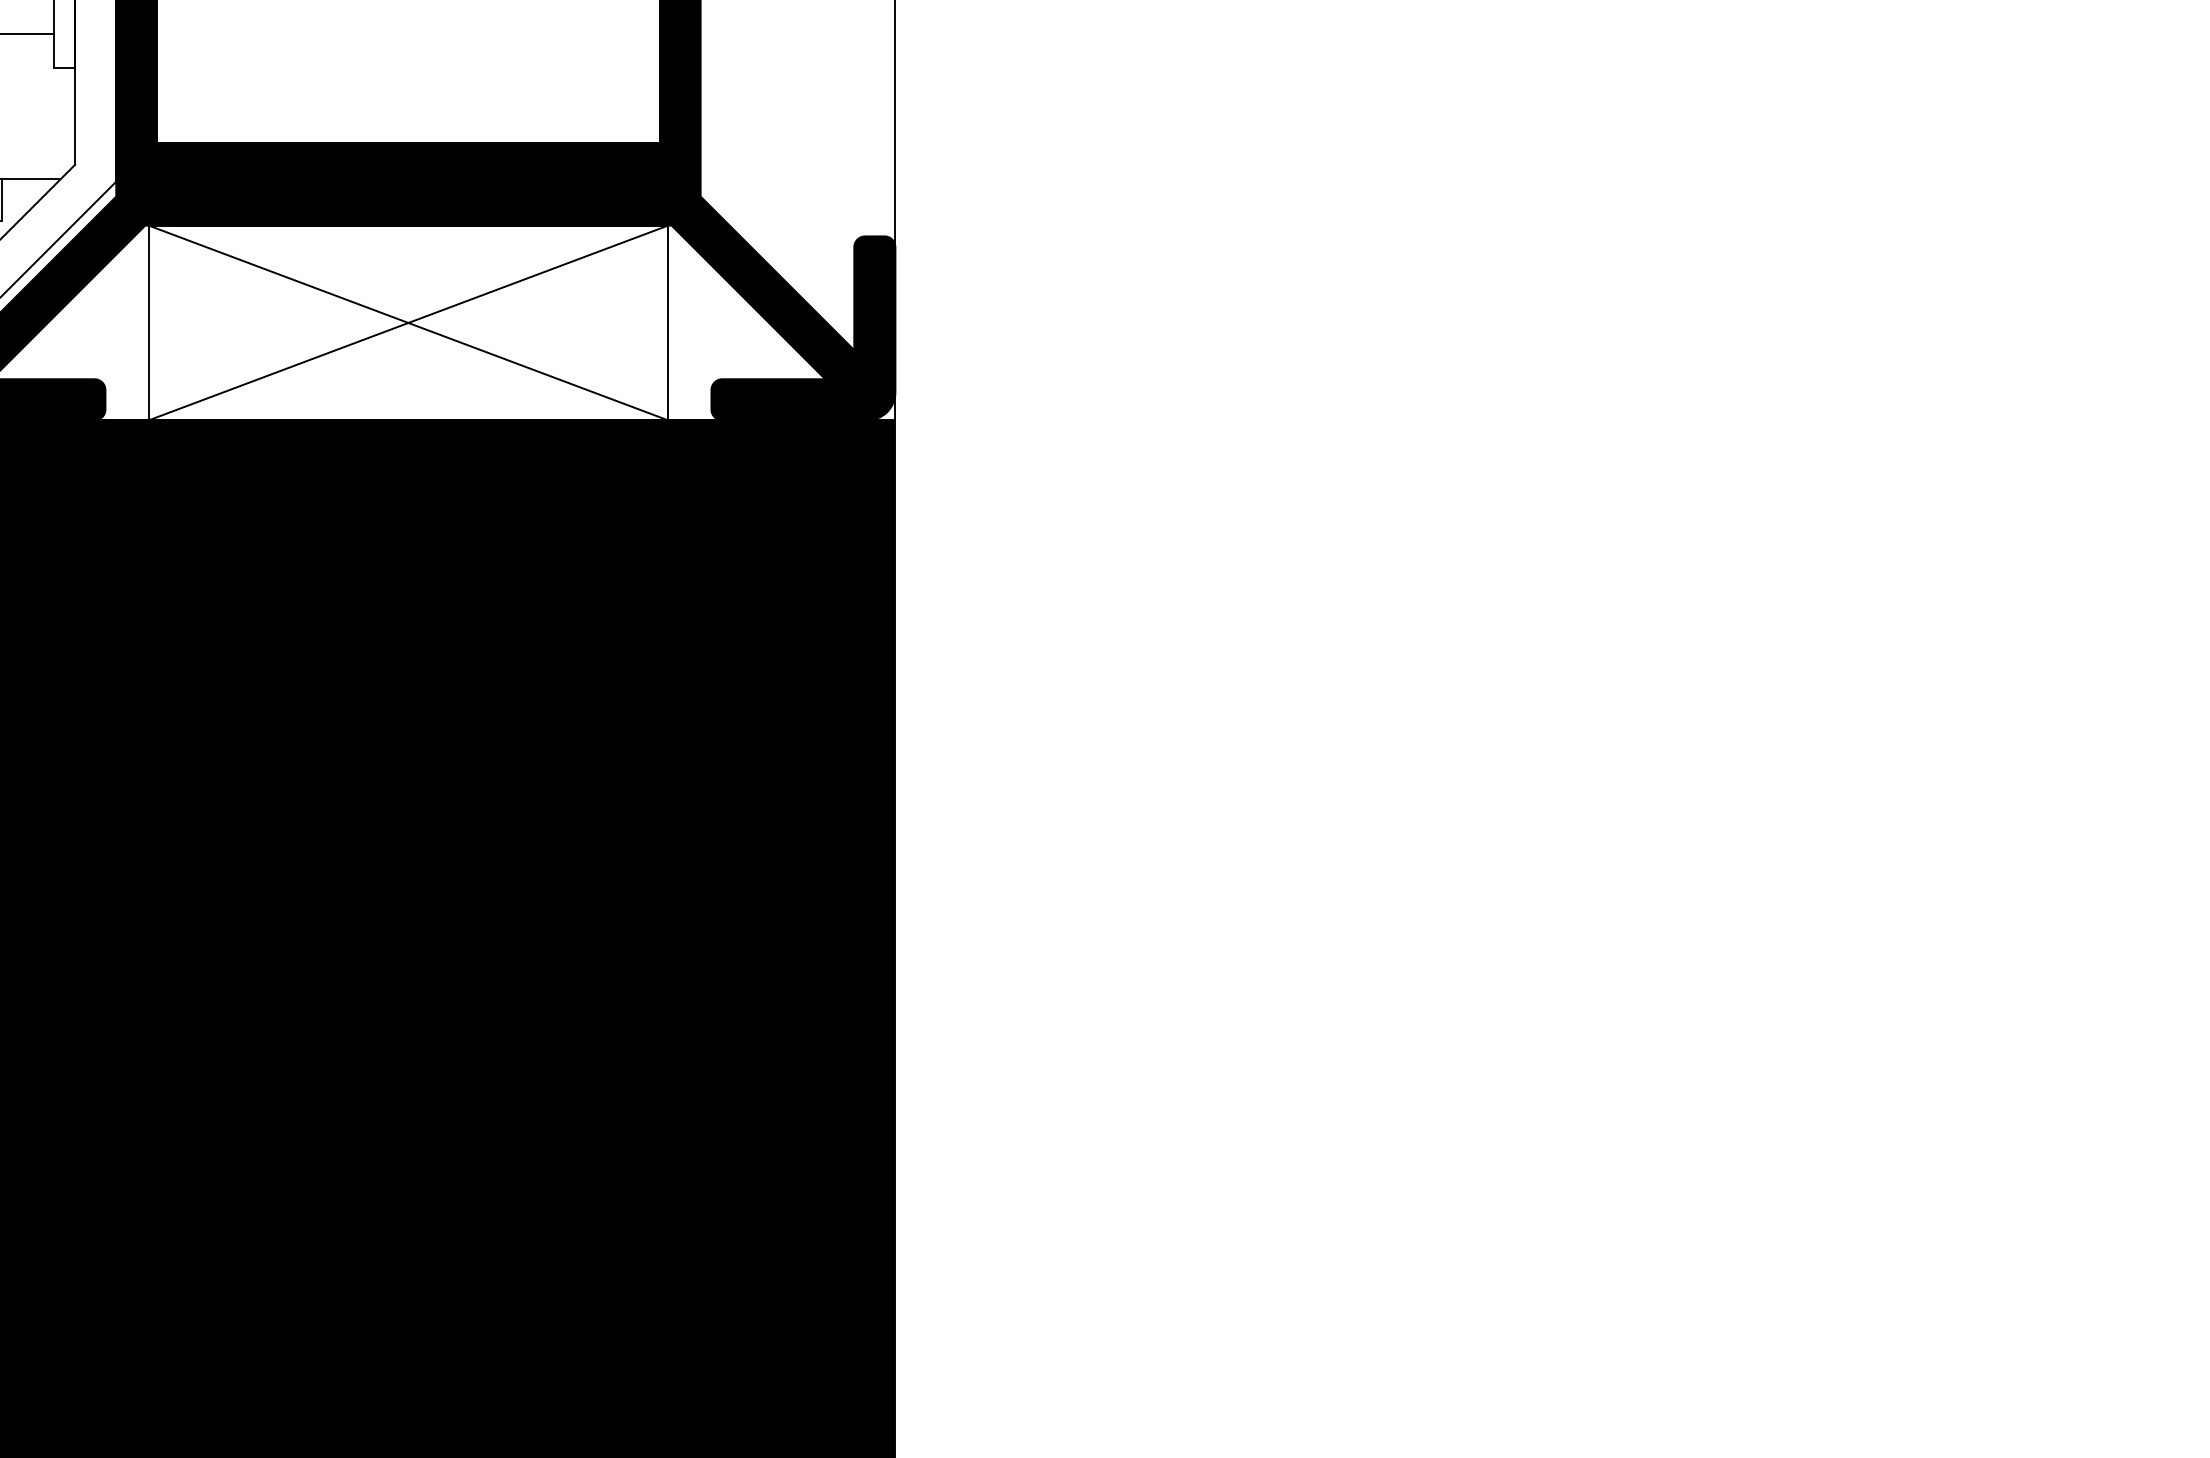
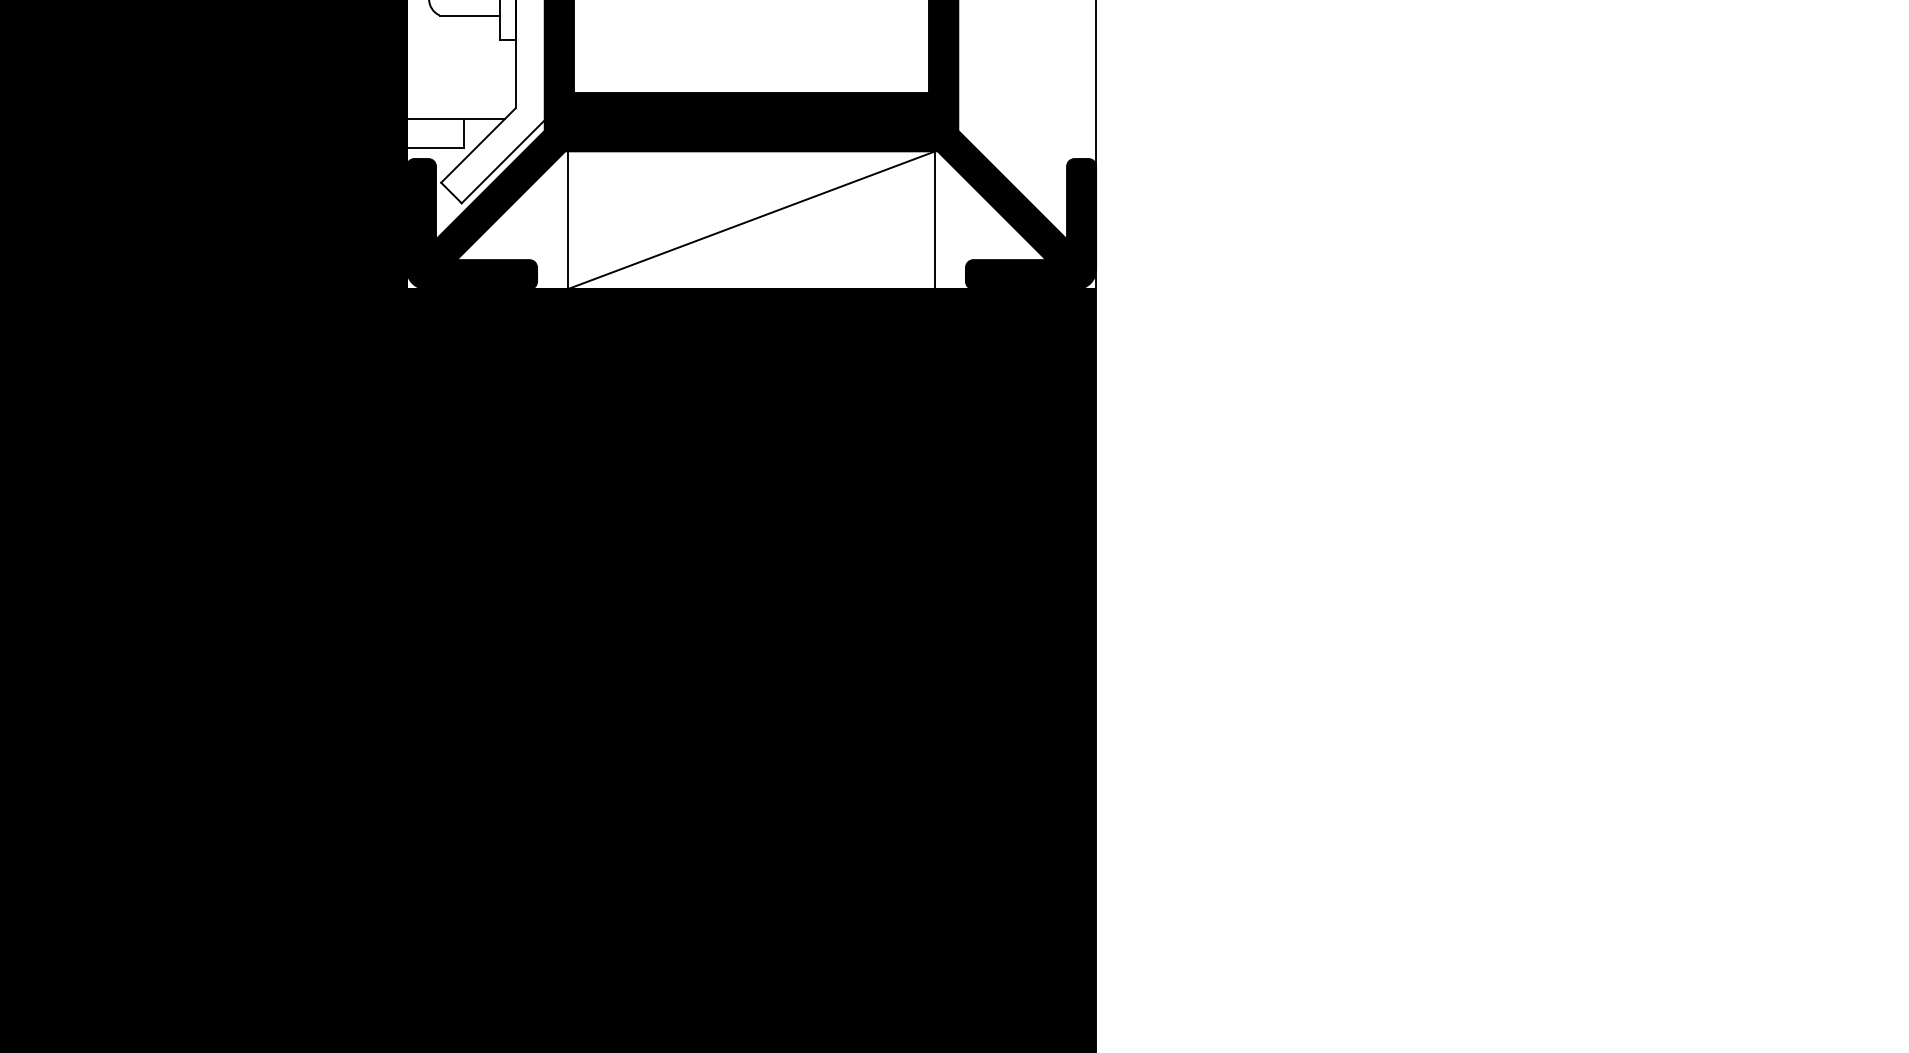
line: (408, 323) -> (751, 220), removed

